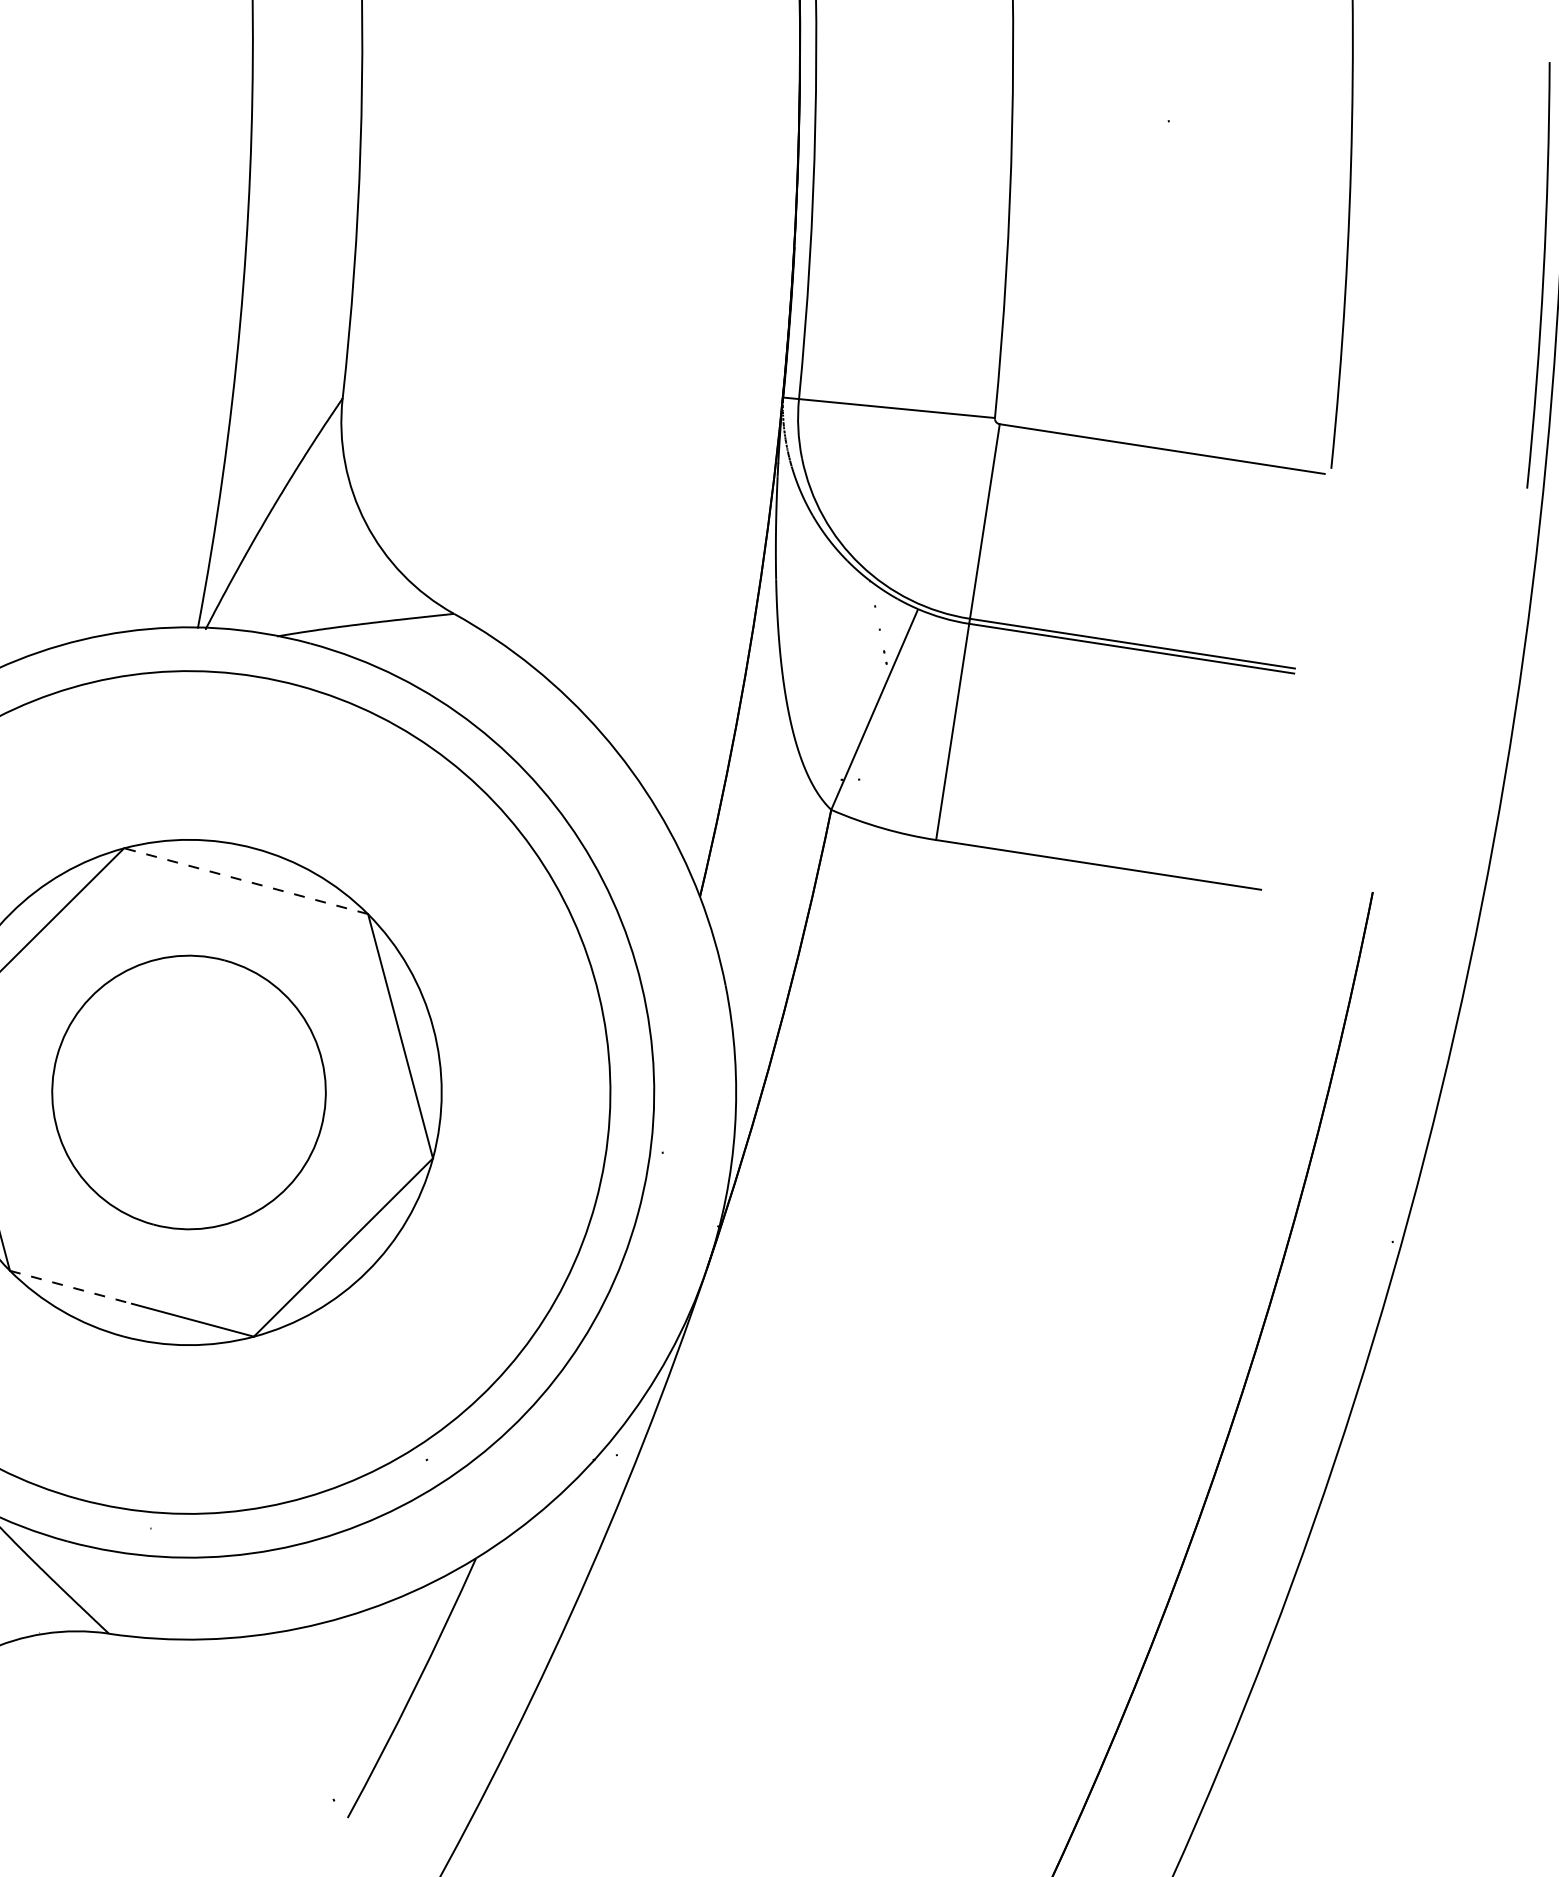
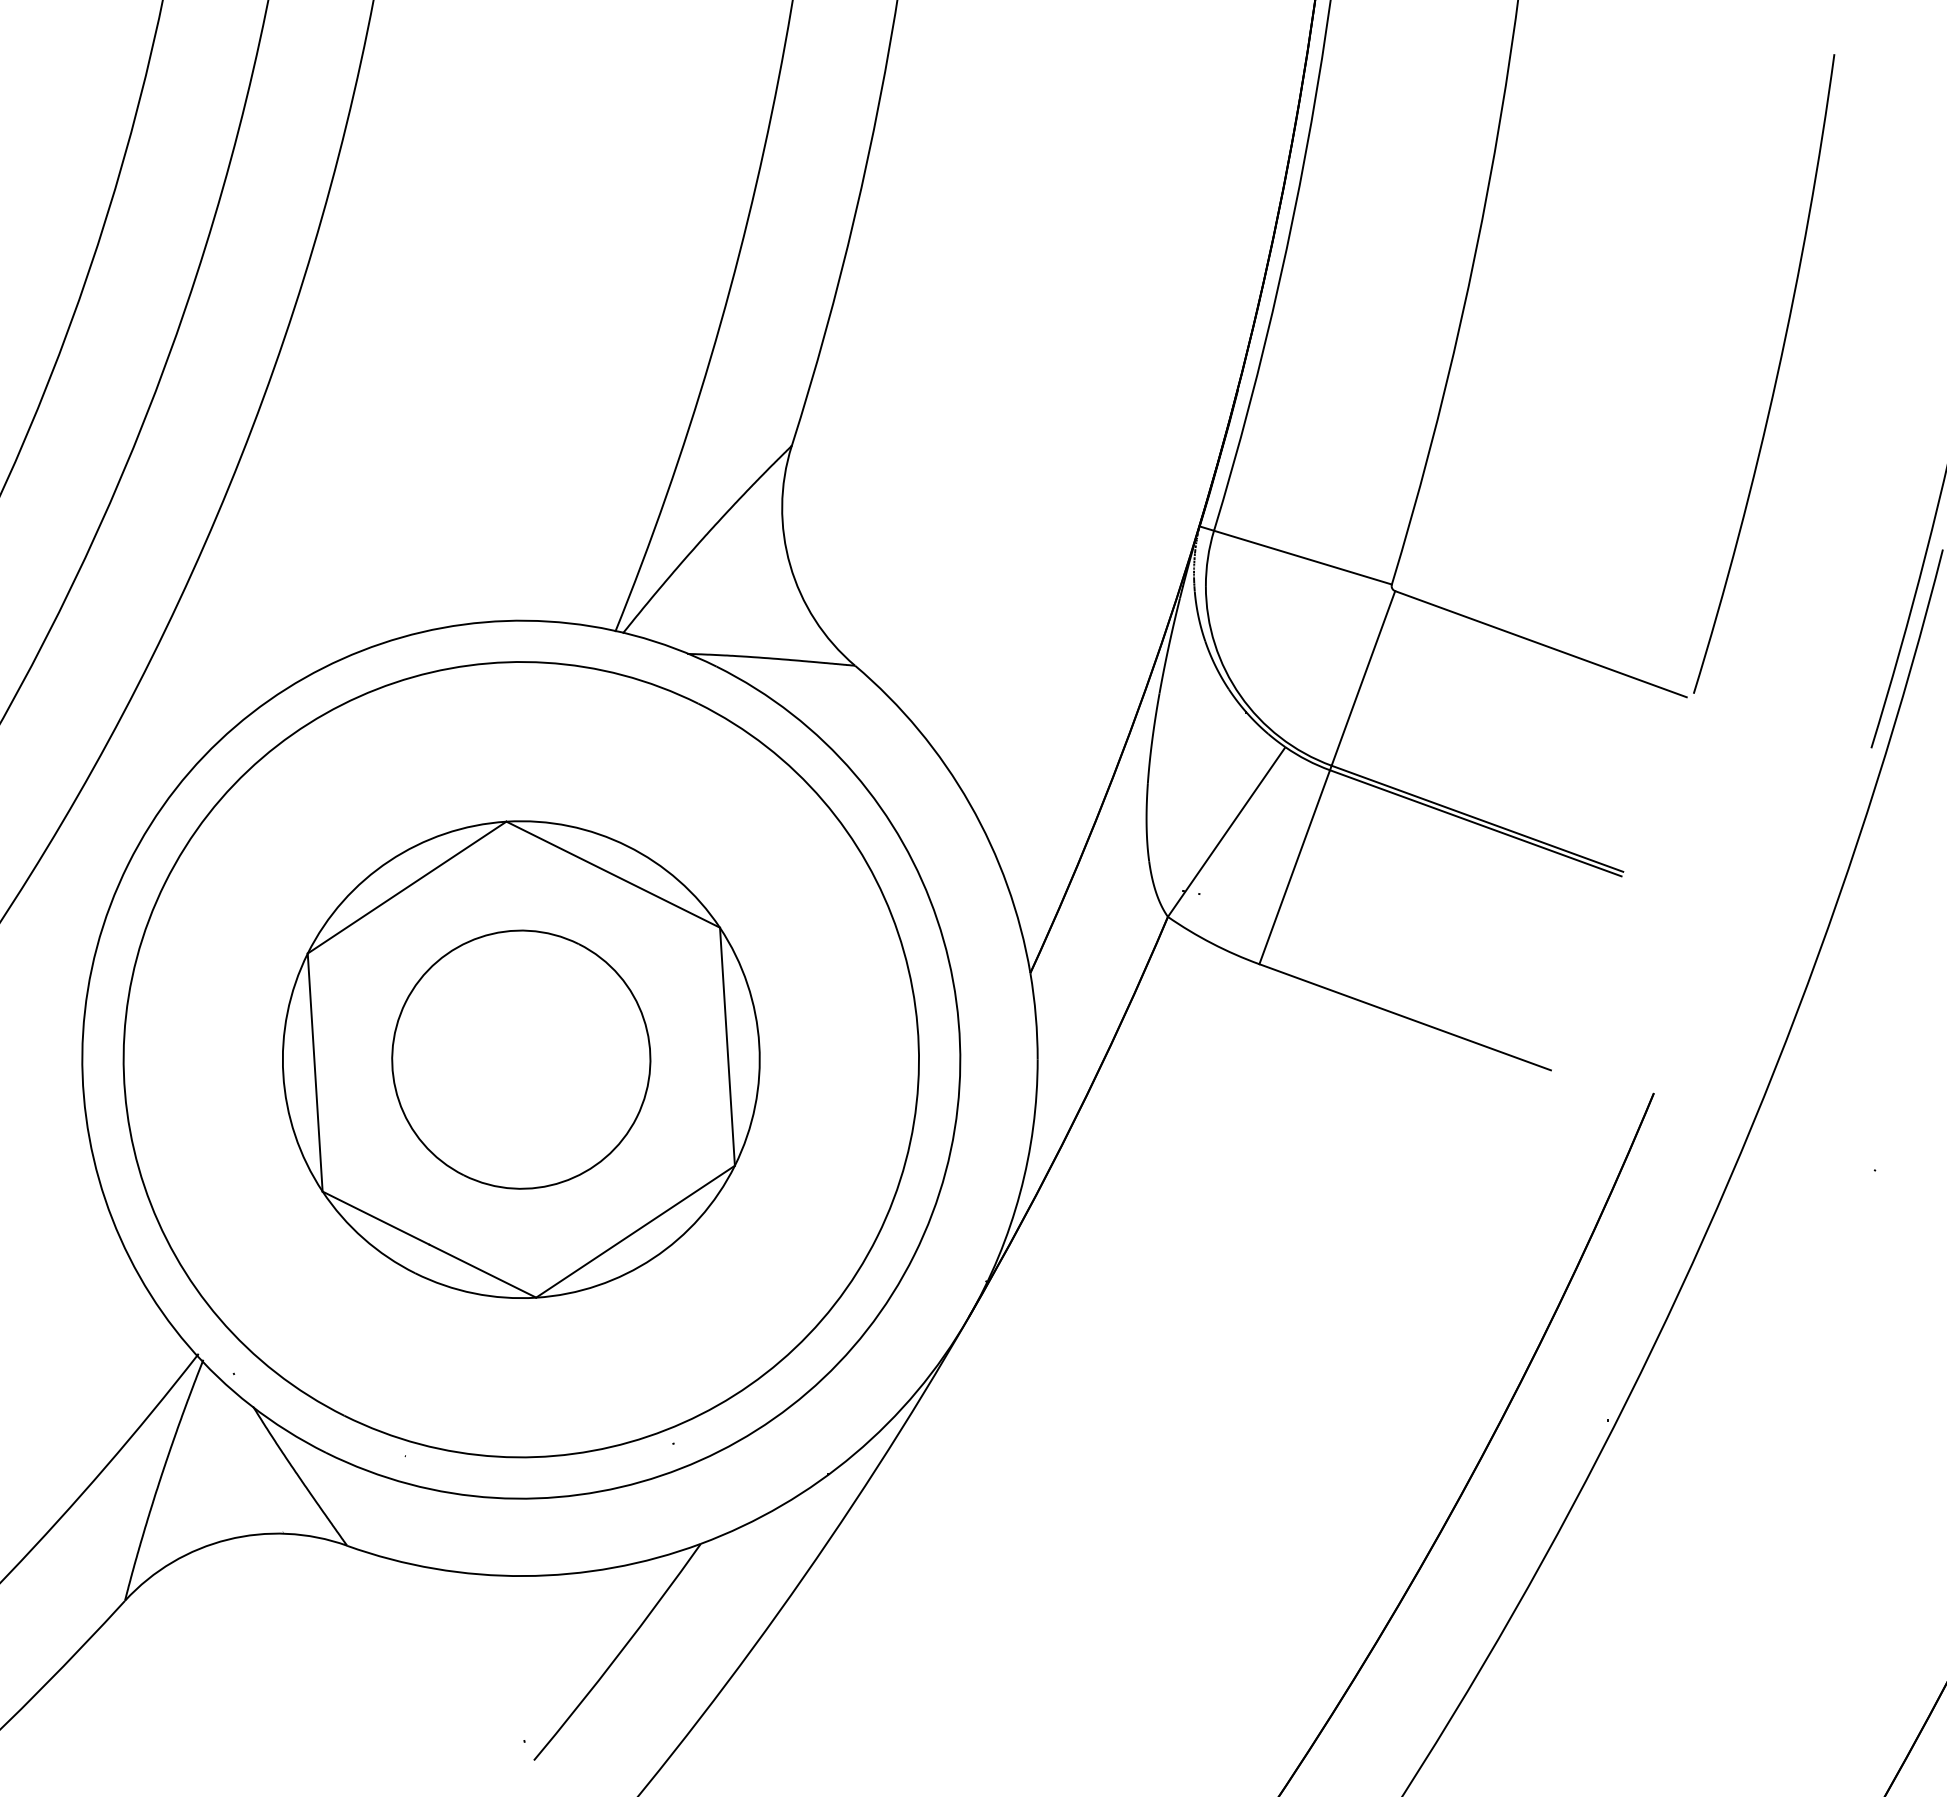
line: (245, 881) -> (612, 874), dashed -> solid
line: (71, 1287) -> (376, 1218), dashed -> solid

